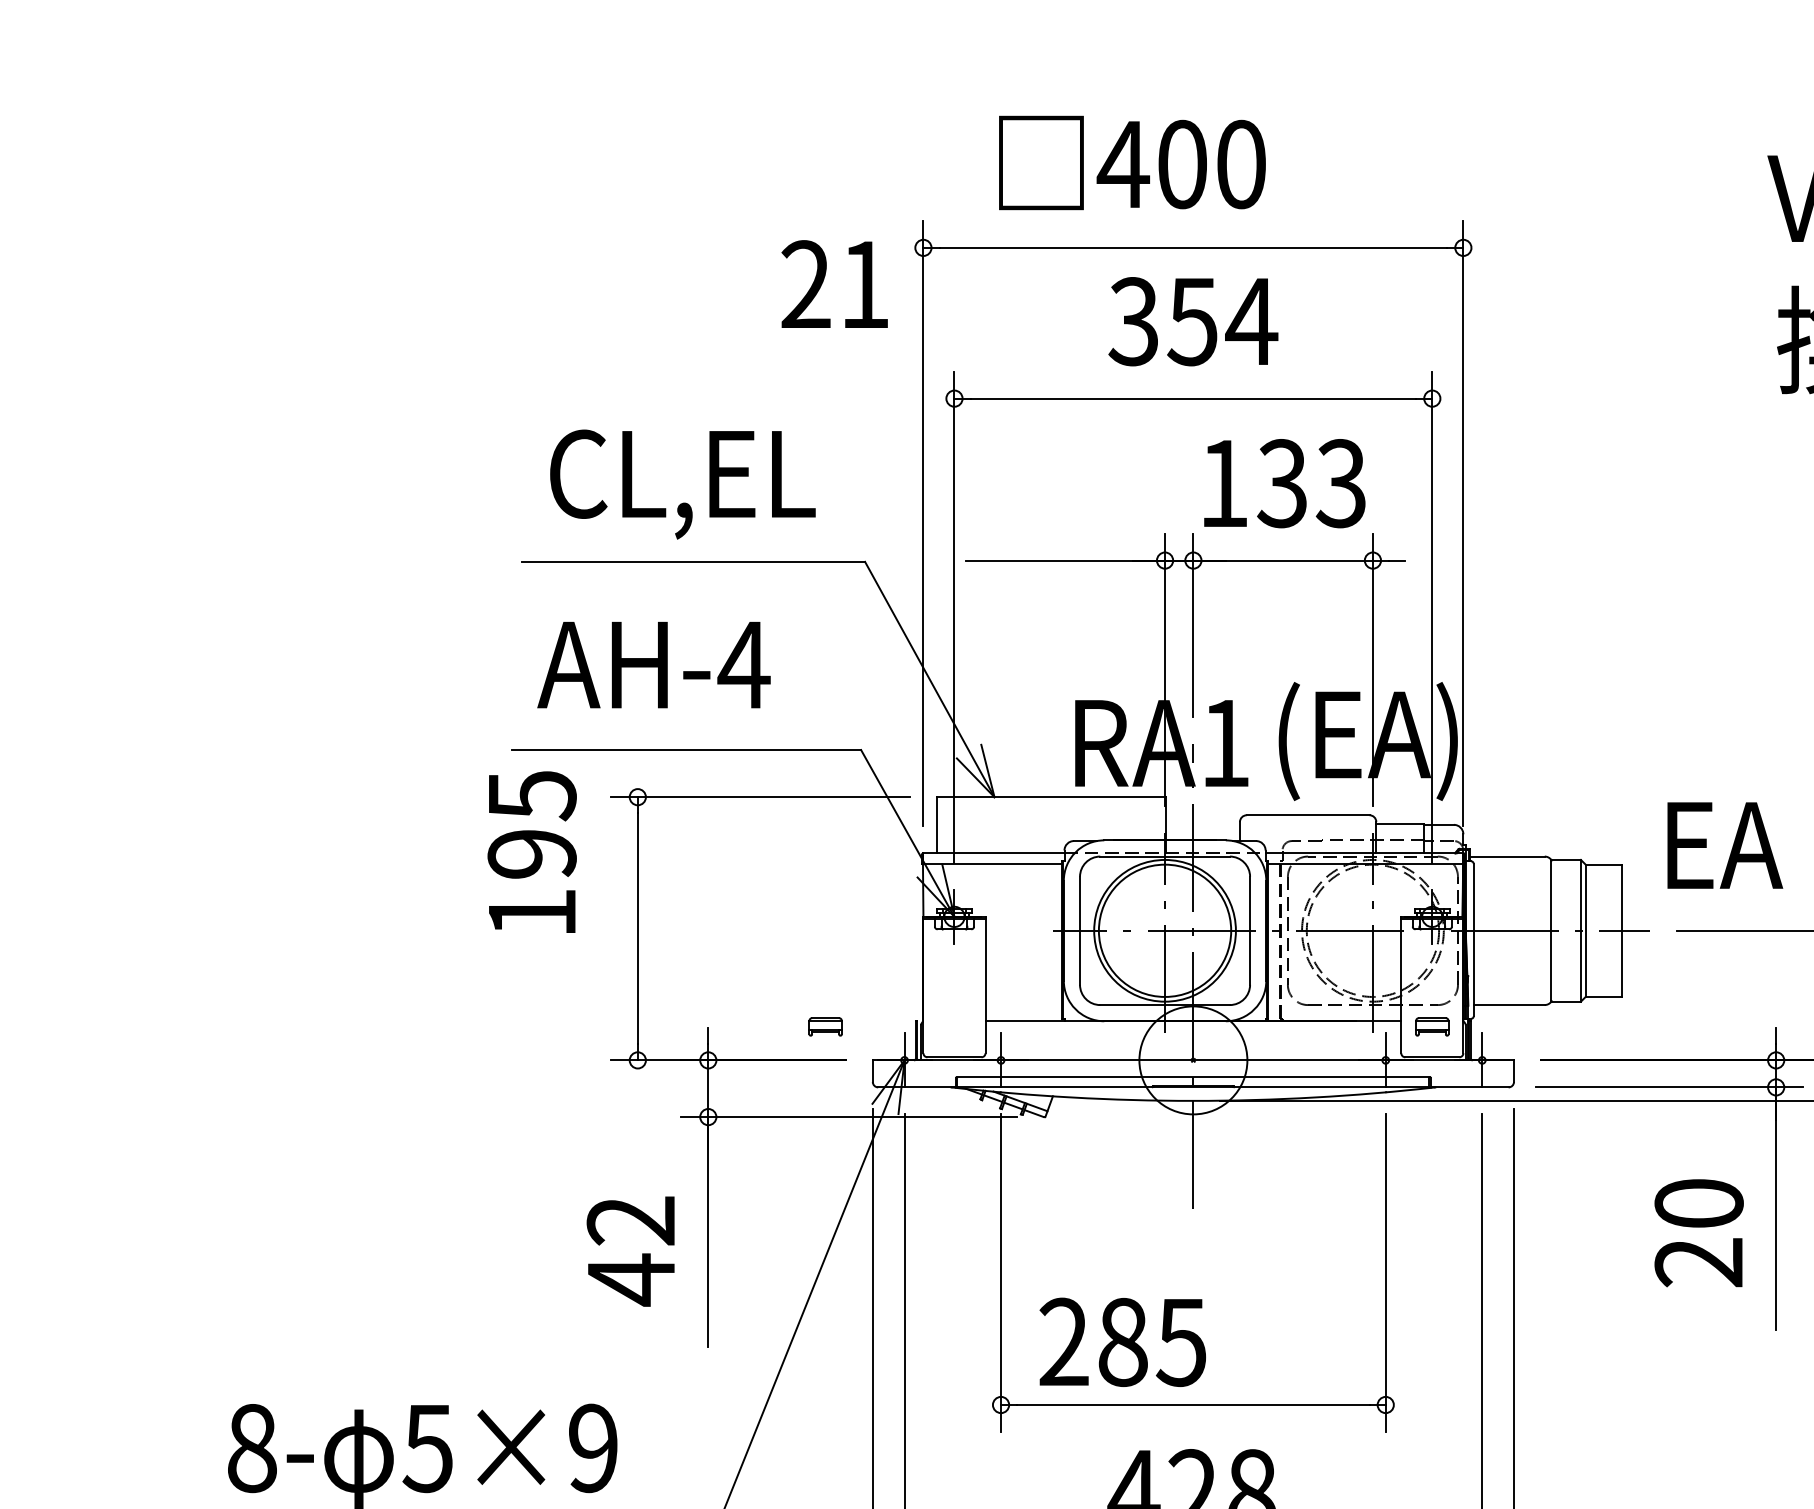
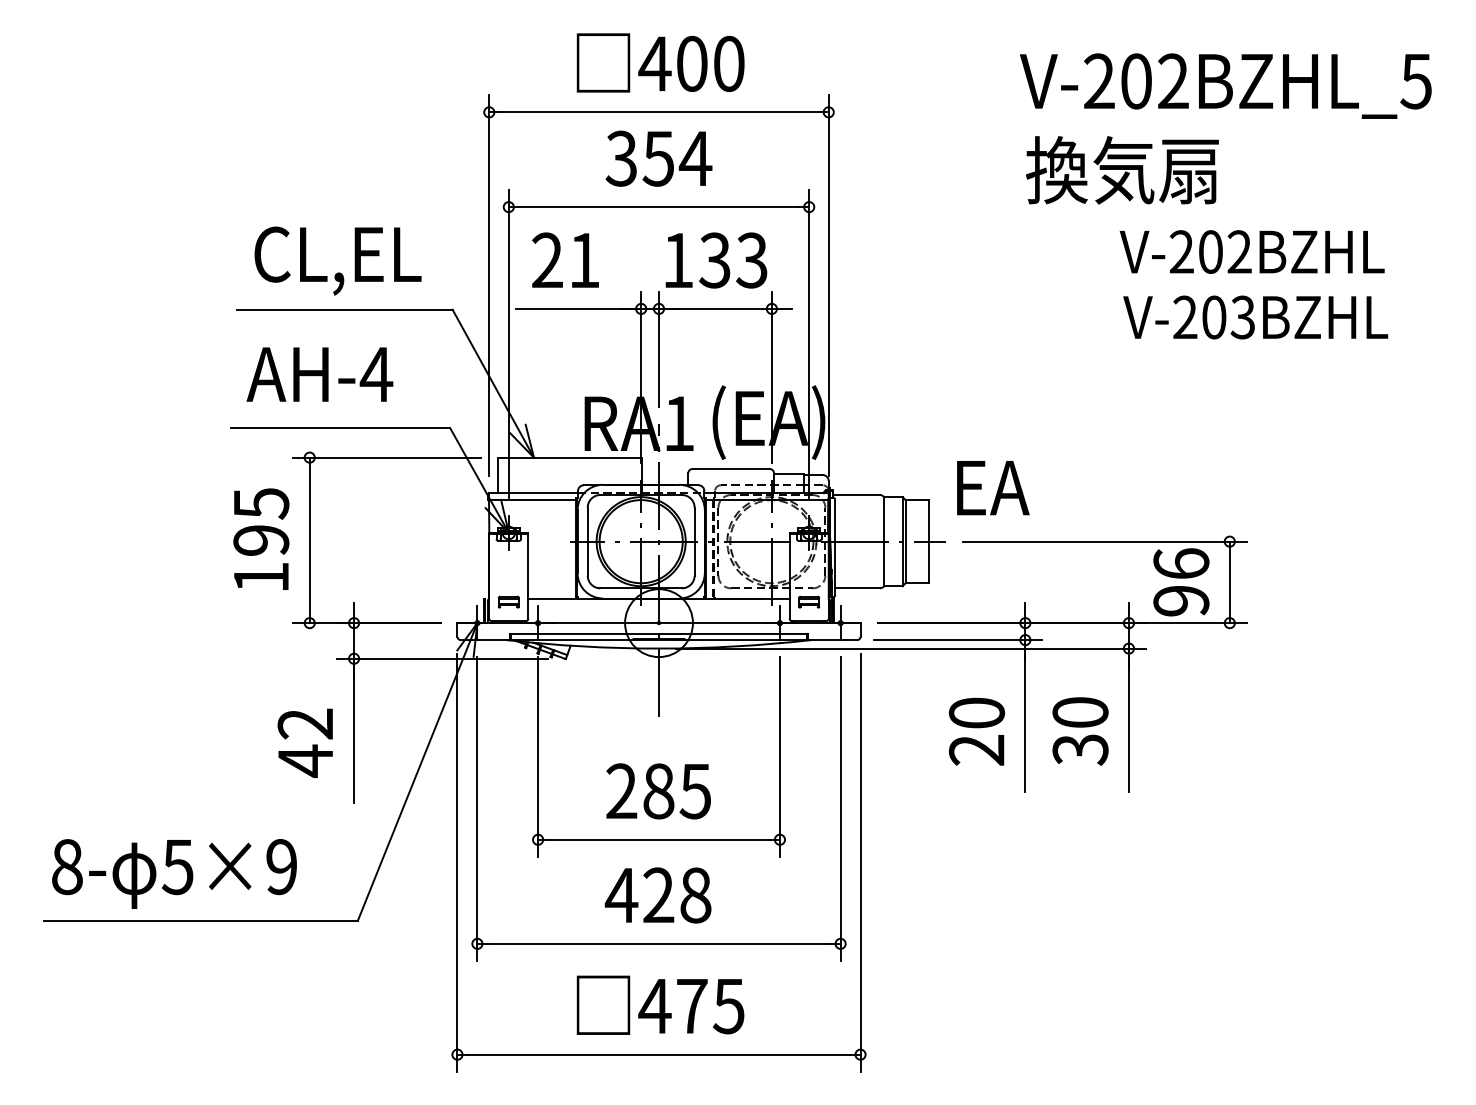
text: (1132, 162) -> (660, 62), moved
text: (834, 283) -> (565, 259), moved
text: (532, 851) -> (261, 538), moved
part: (825, 1025) -> (508, 601), moved
text: (1122, 1342) -> (658, 791), moved

